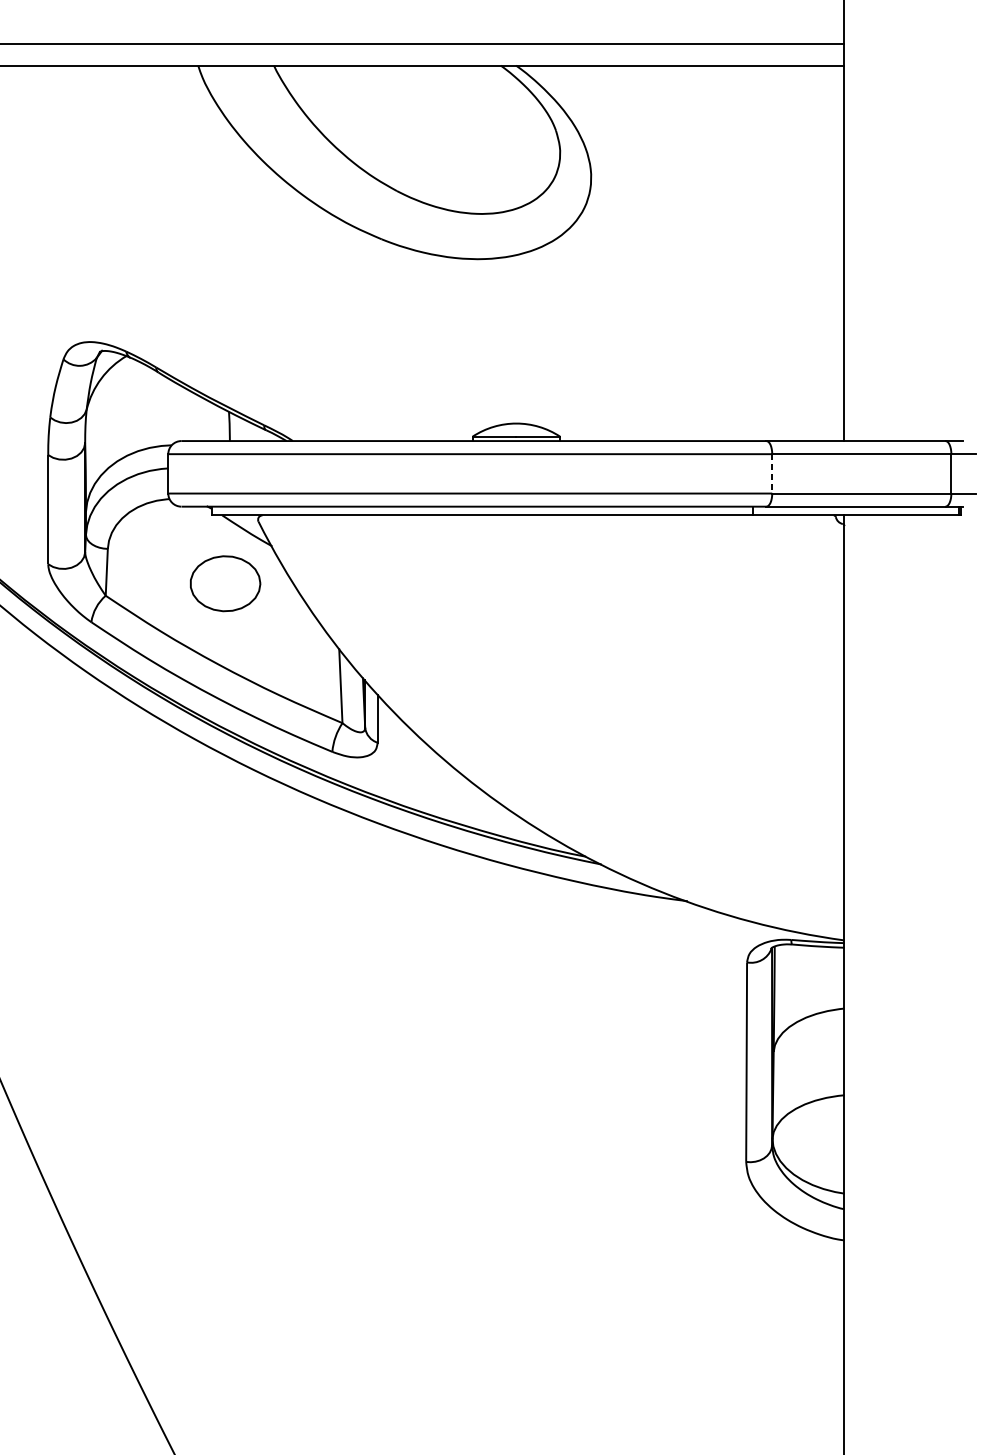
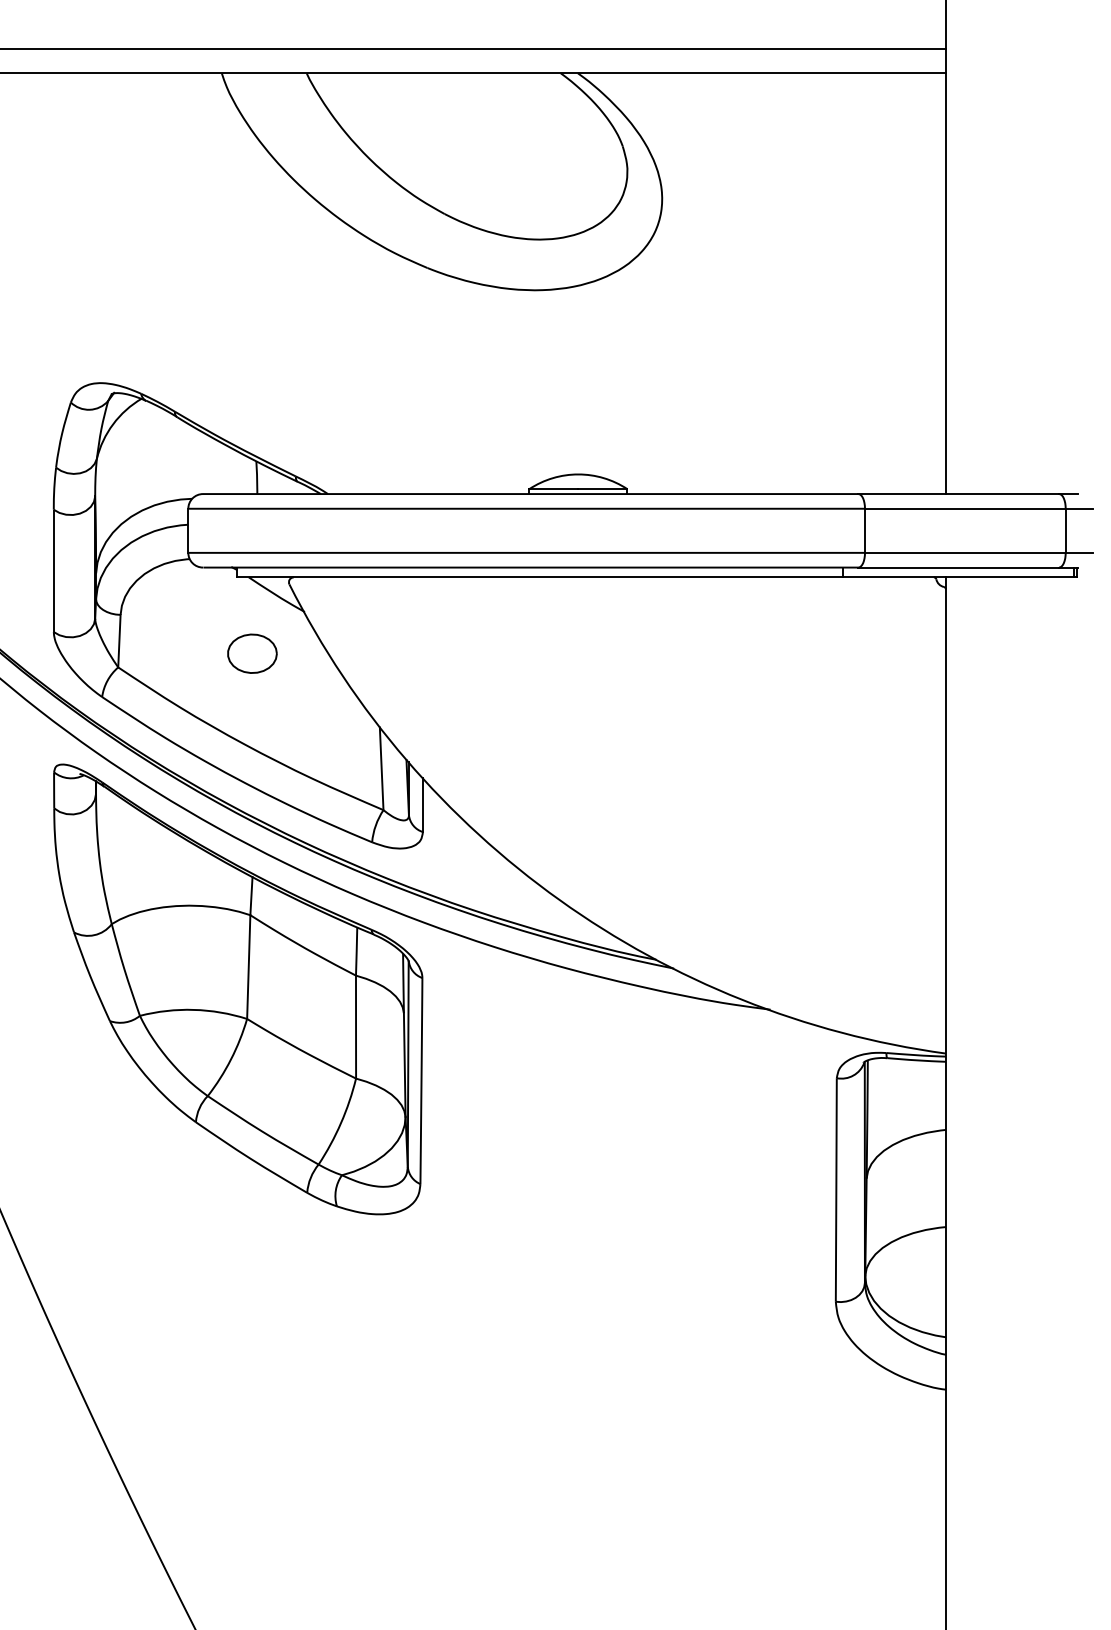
line: (772, 474) -> (865, 531), dashed -> solid
part: (225, 583) -> (252, 653), size x0.62
part: (213, 883) -> (238, 989), added

